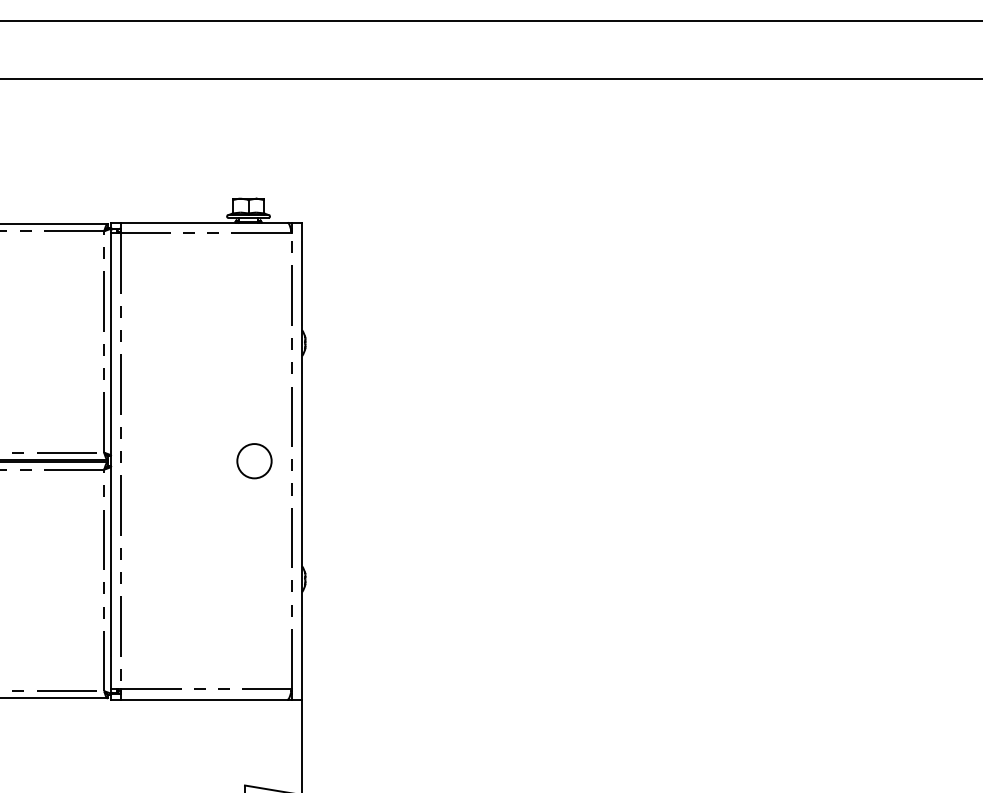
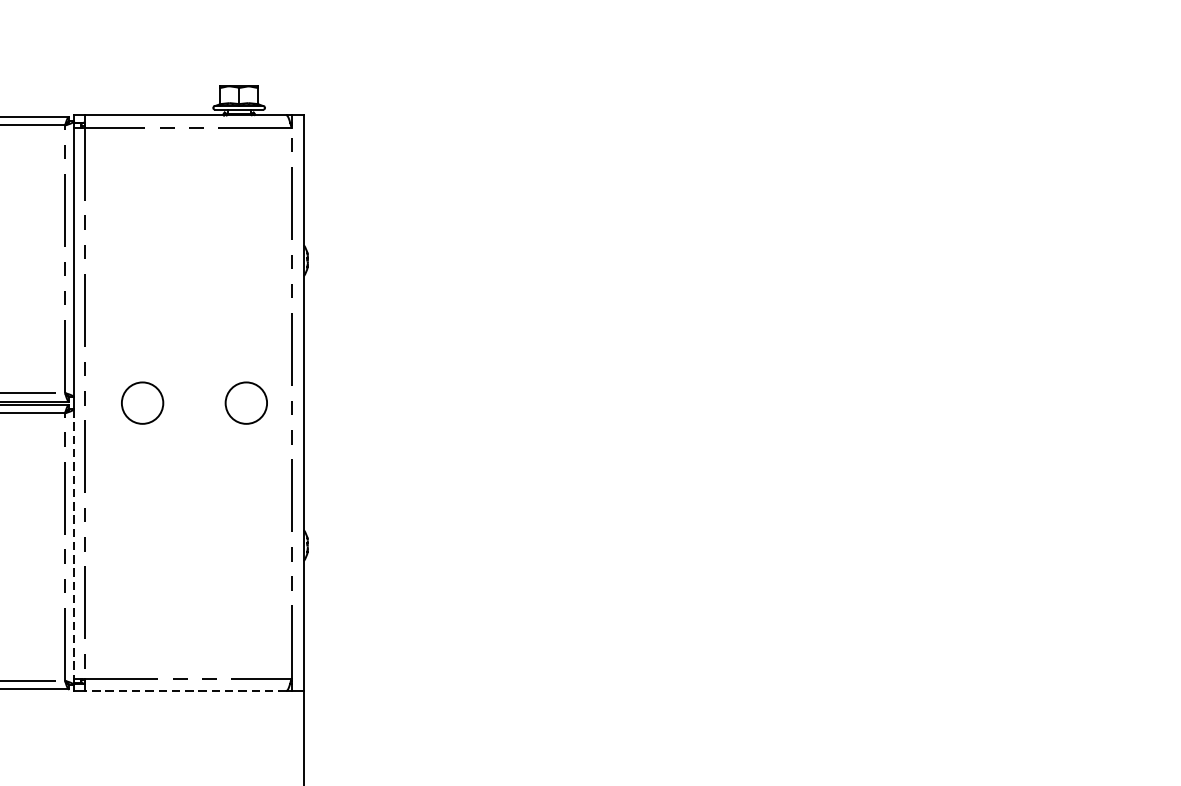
circle: (168, 461) -> (142, 403), added
line: (111, 580) -> (73, 547), solid -> dashed
line: (203, 699) -> (184, 690), solid -> dashed

